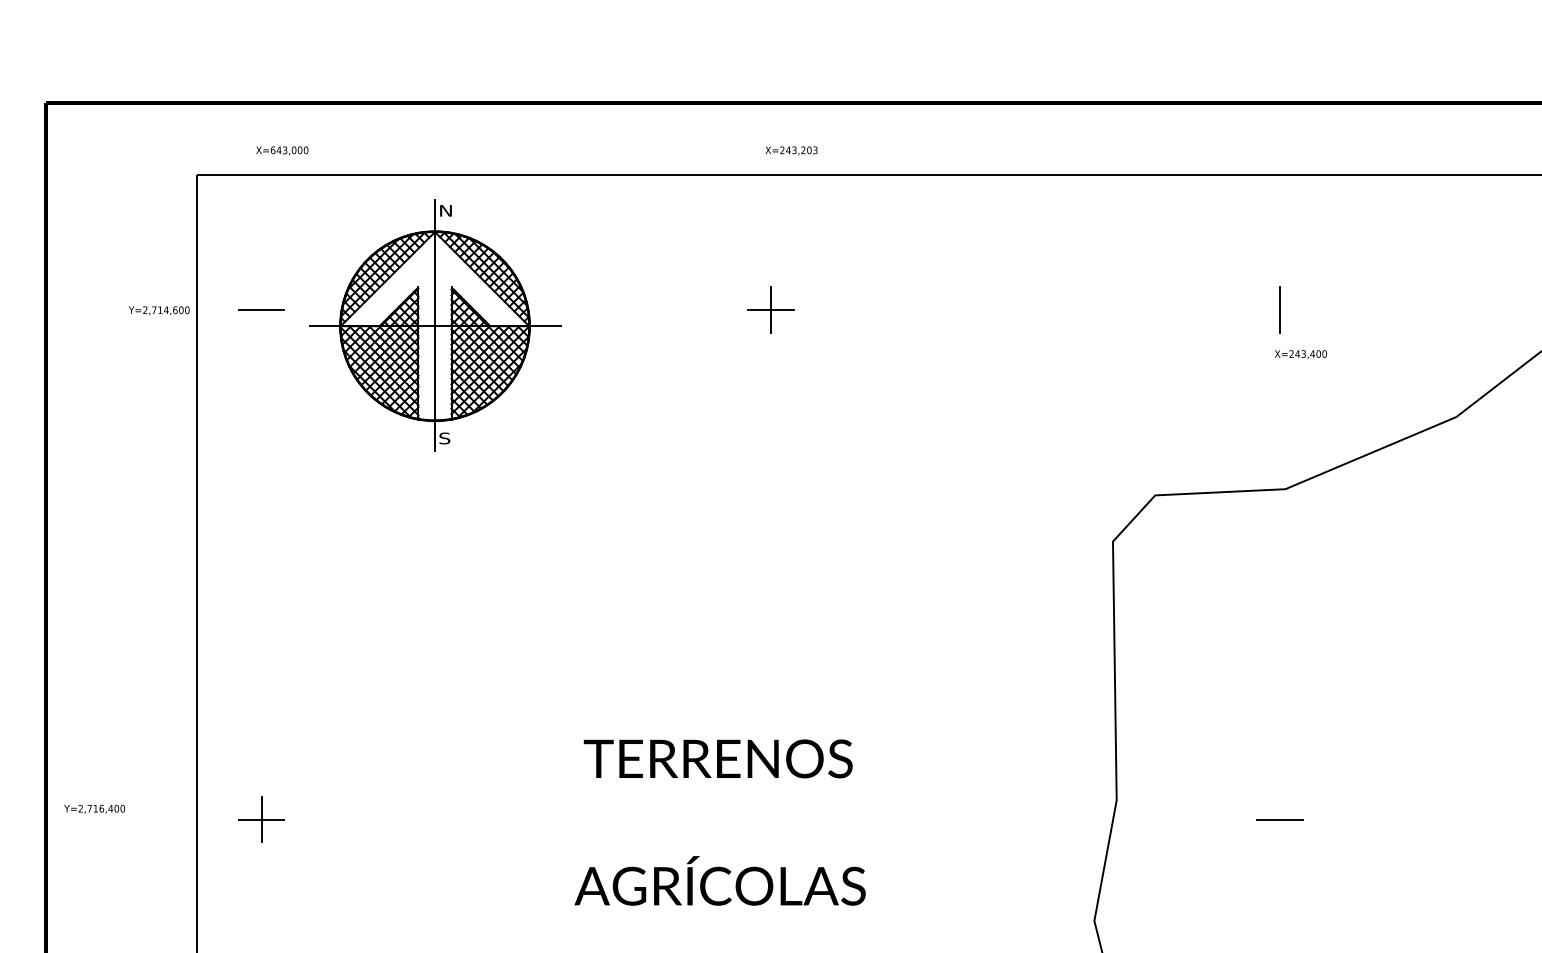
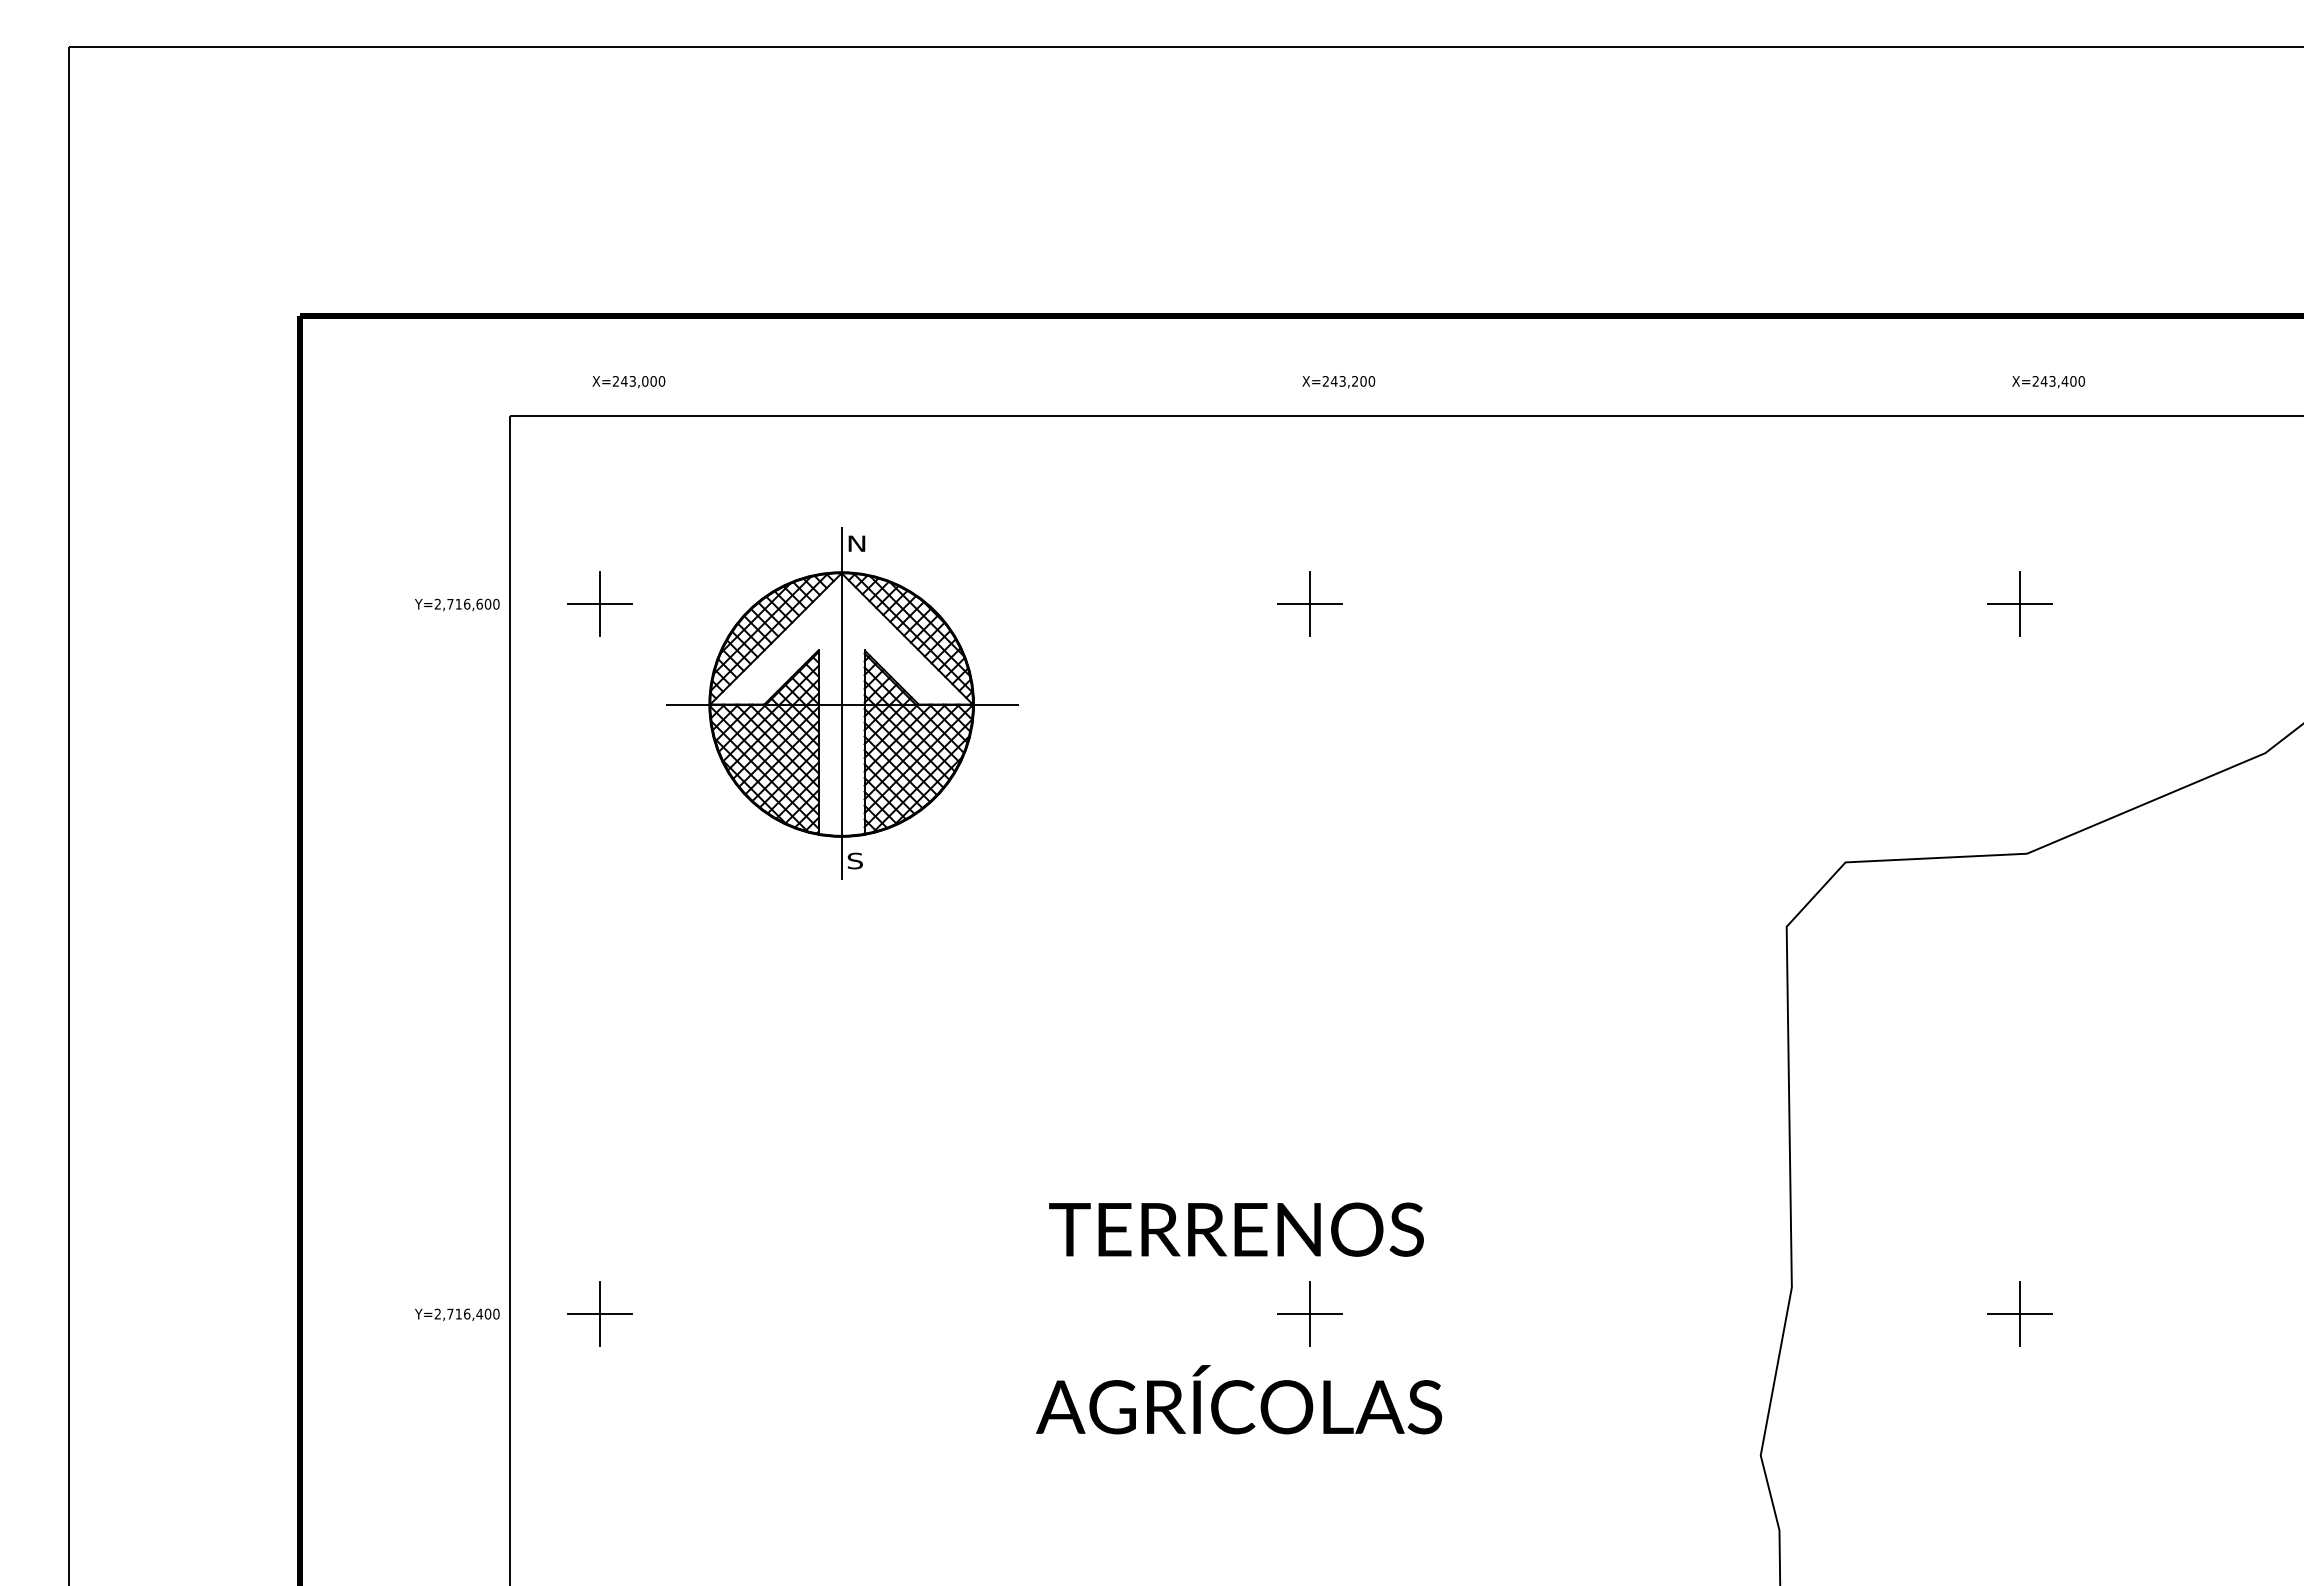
text: (272, 150) -> (615, 381), X=643,000 -> X=243,000
text: (815, 150) -> (1371, 381), X=243,203 -> X=243,200
text: (165, 309) -> (466, 603), Y=2,714,600 -> Y=2,716,600
line: (261, 310) -> (599, 604), added
line: (1280, 310) -> (2019, 604), added
part: (435, 325) -> (842, 703), moved
text: (1300, 354) -> (2048, 382), moved
text: (94, 808) -> (457, 1314), moved
part: (770, 819) -> (1309, 1313), added
line: (1280, 819) -> (2019, 1314), added

